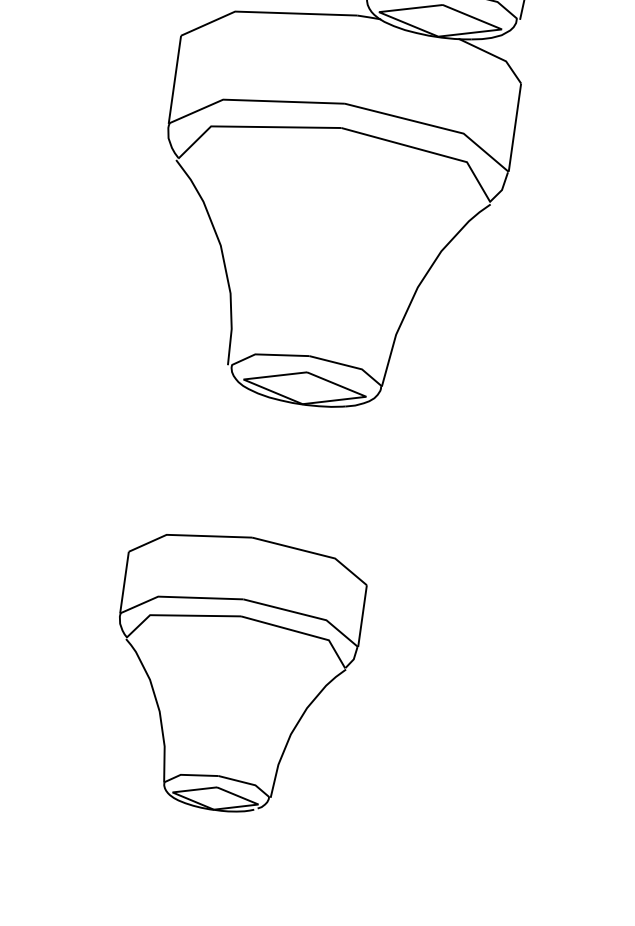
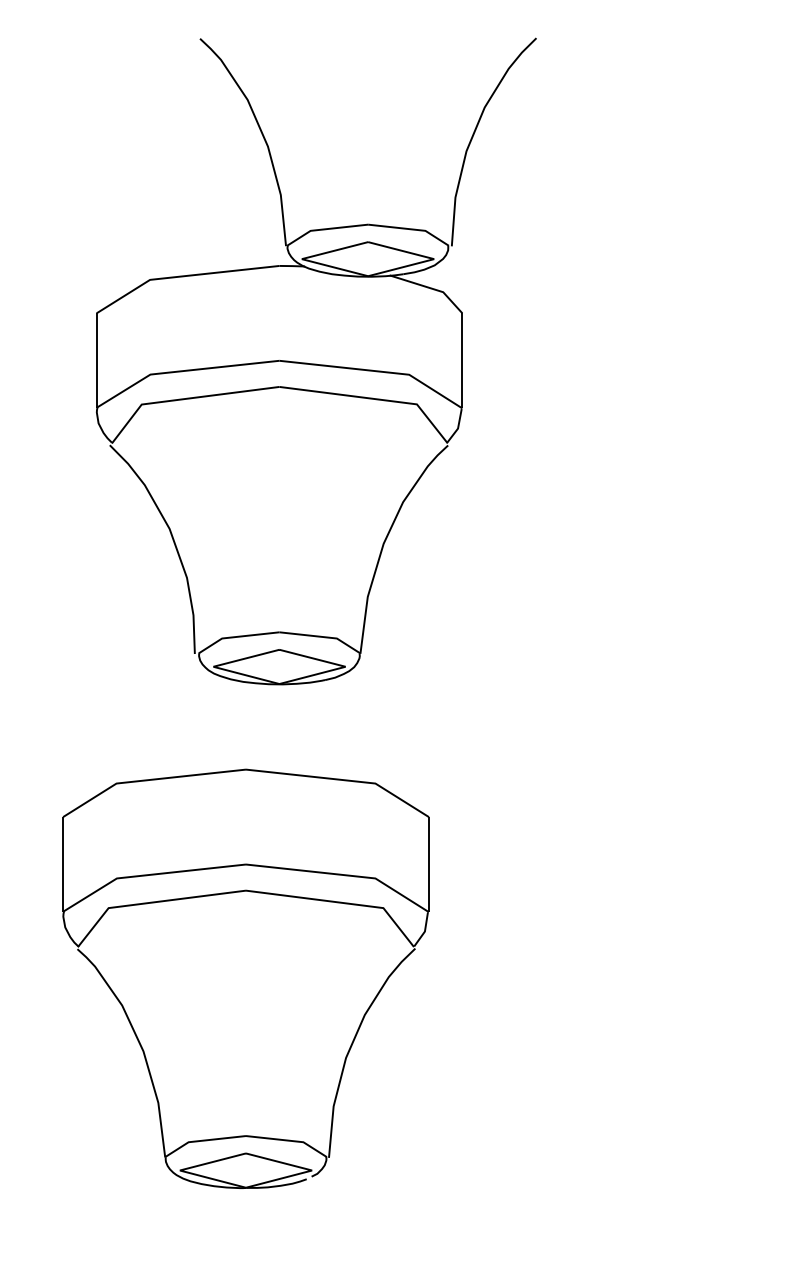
part: (232, 673) -> (245, 978), size x1.43

